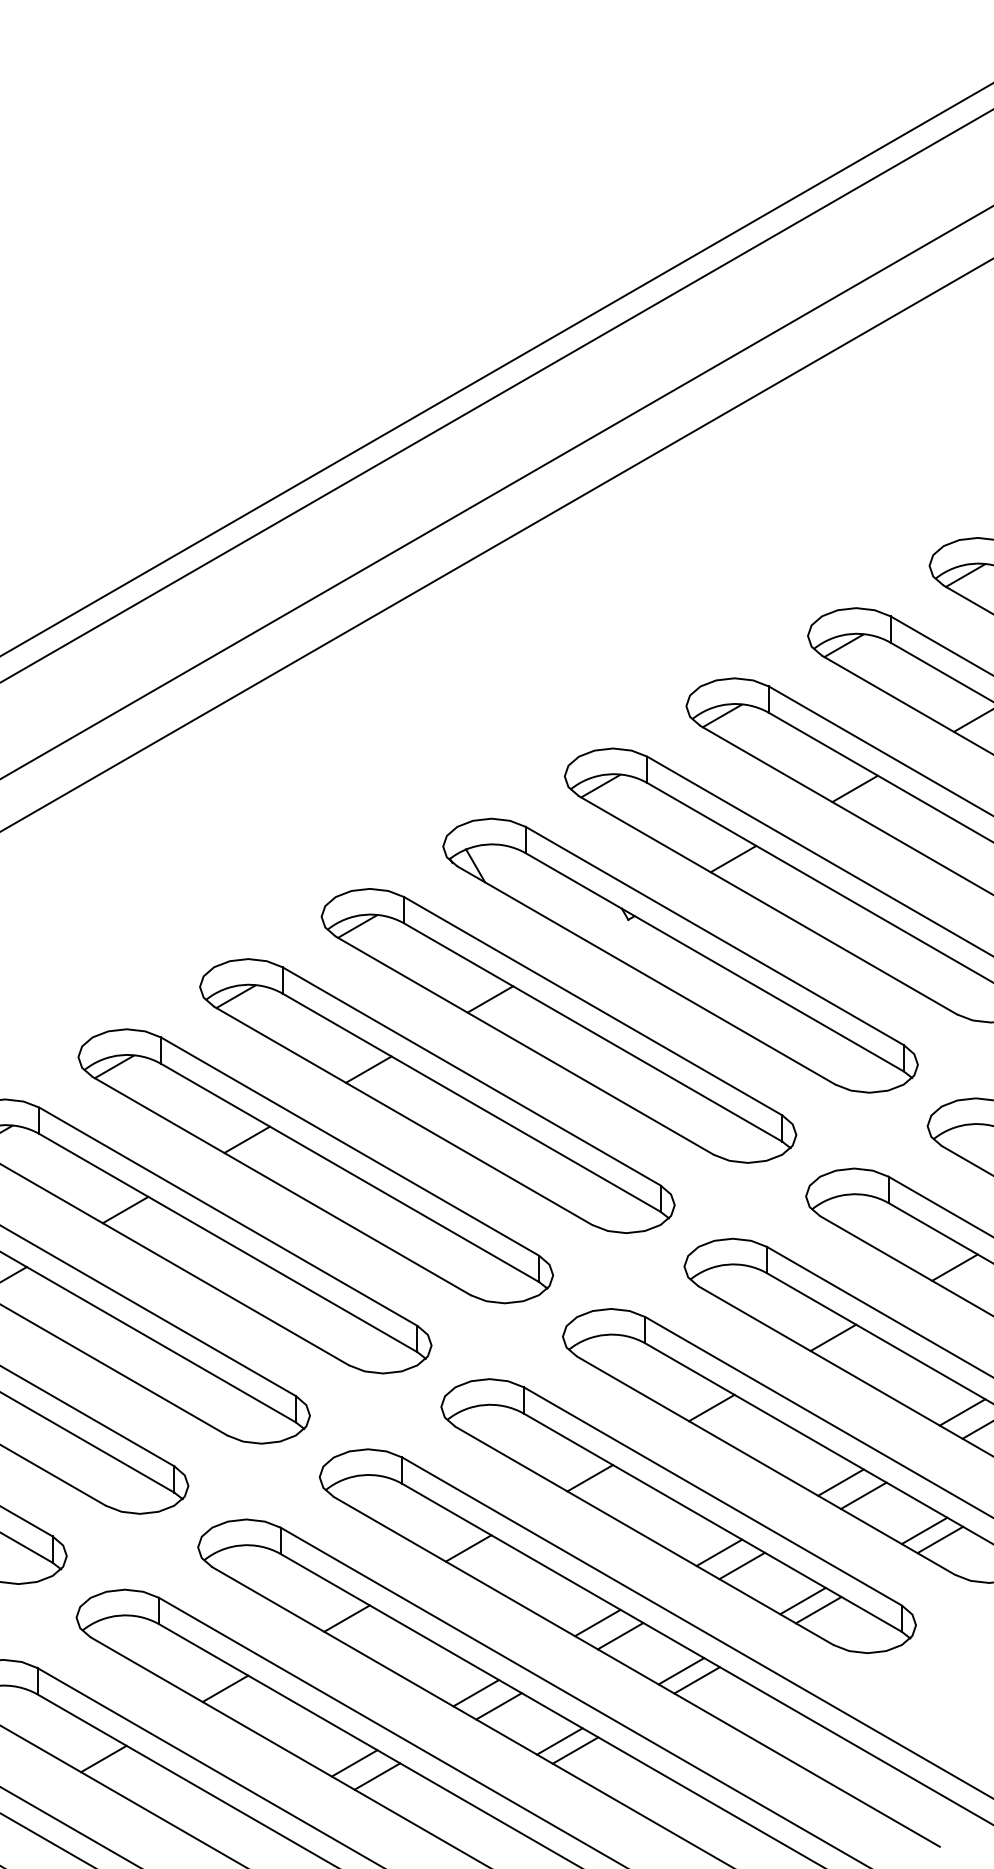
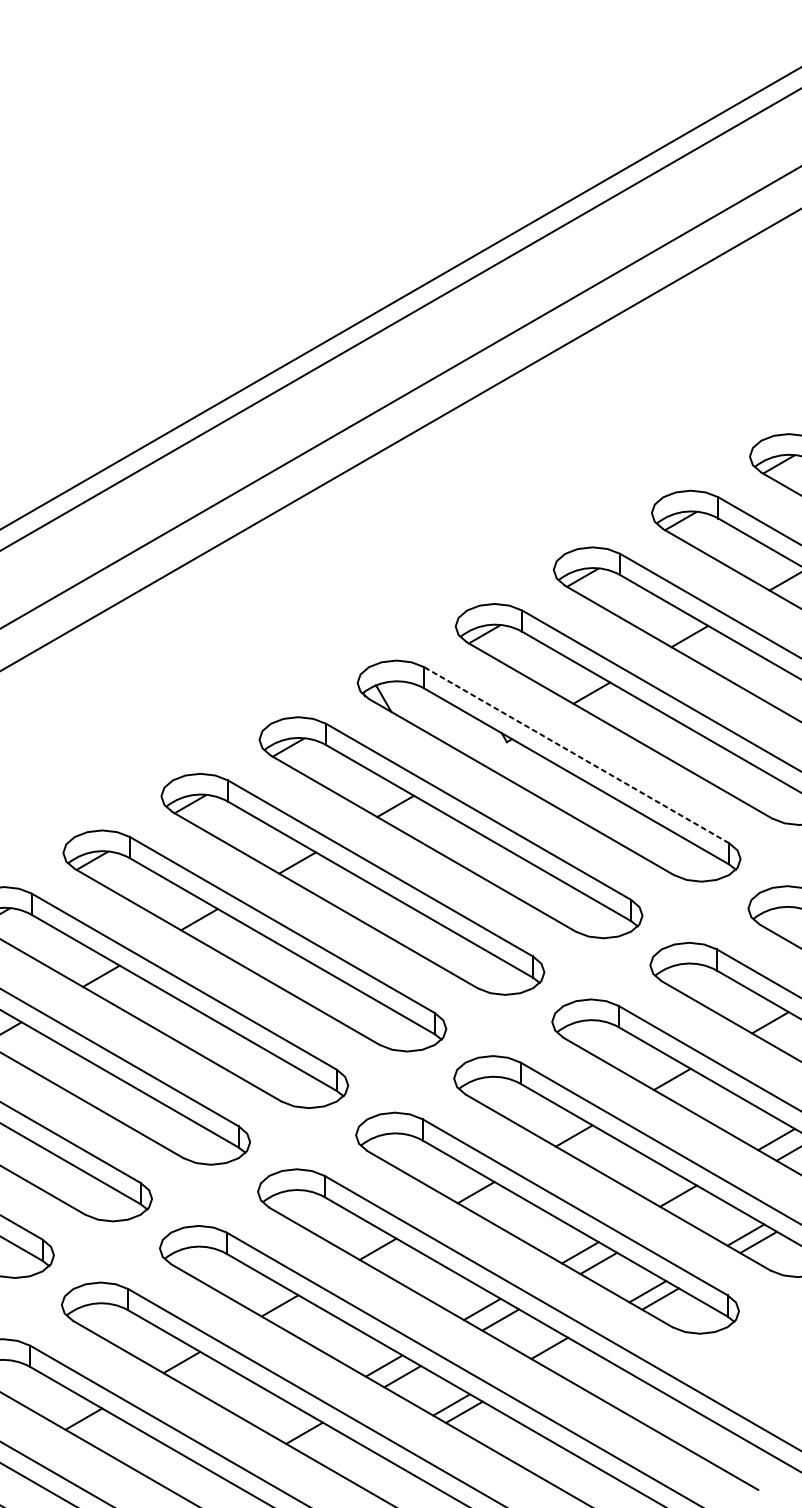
line: (714, 935) -> (576, 754), solid -> dashed
line: (863, 1495) -> (696, 1206), removed
line: (696, 1680) -> (561, 1355), removed
line: (354, 1763) -> (286, 1422), removed

